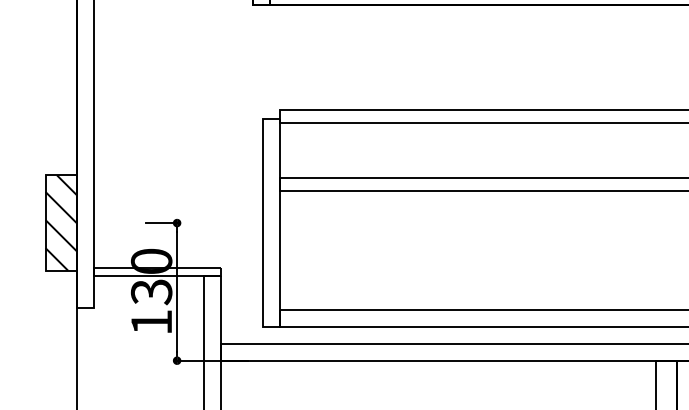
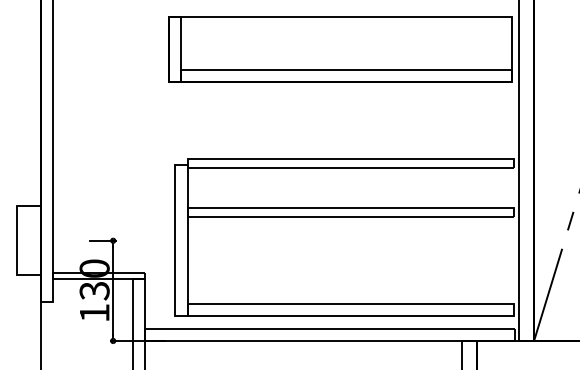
hatch: (60, 222) -> (28, 240), removed

